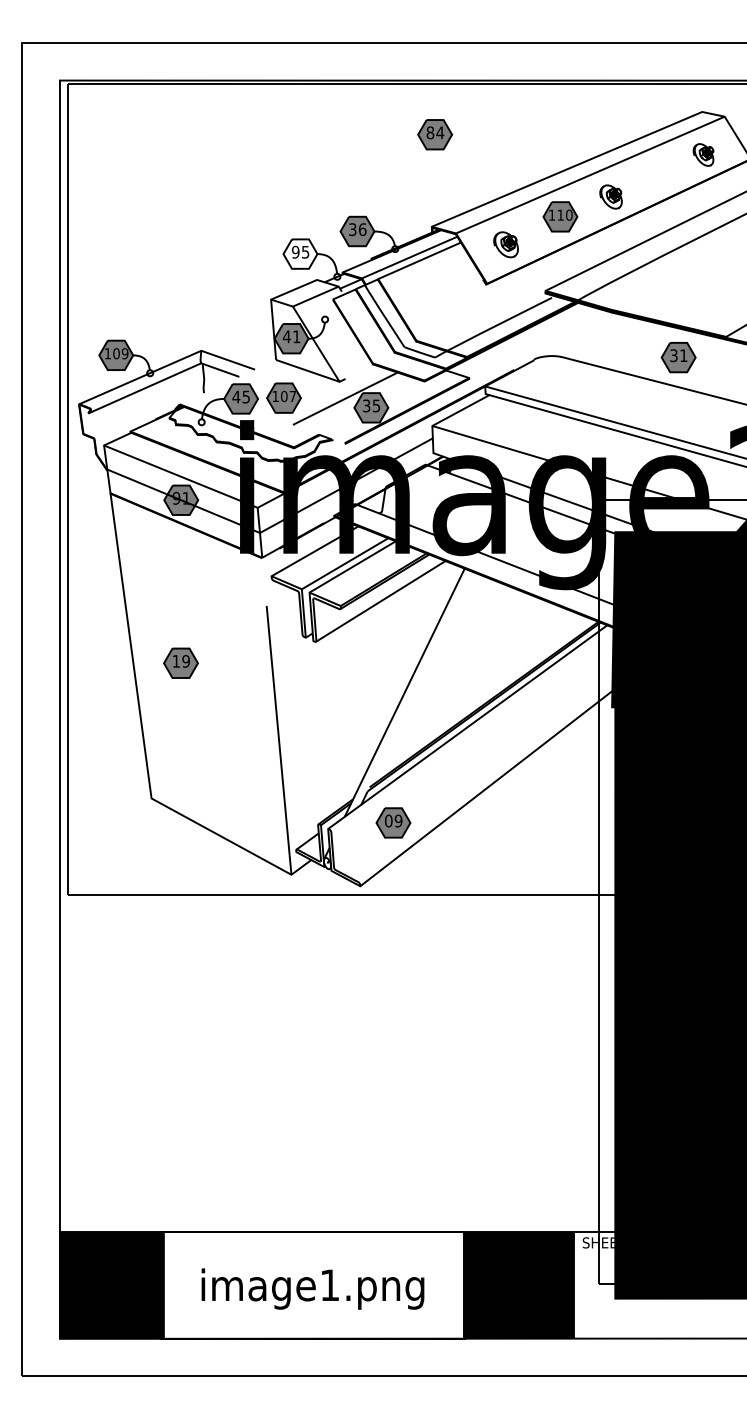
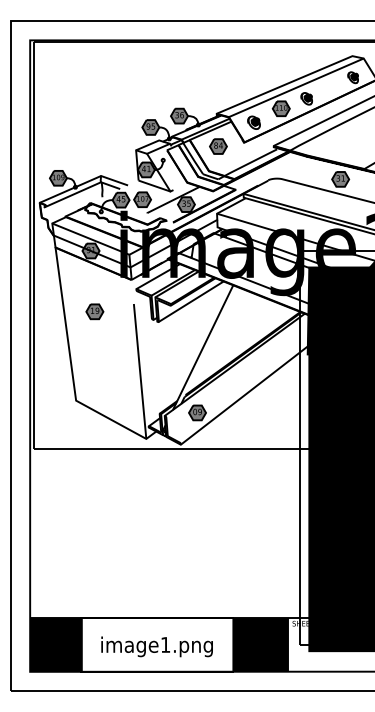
part: (435, 134) -> (218, 146), moved
fill: (299, 254) -> (150, 127), added
part: (180, 662) -> (94, 311), moved

